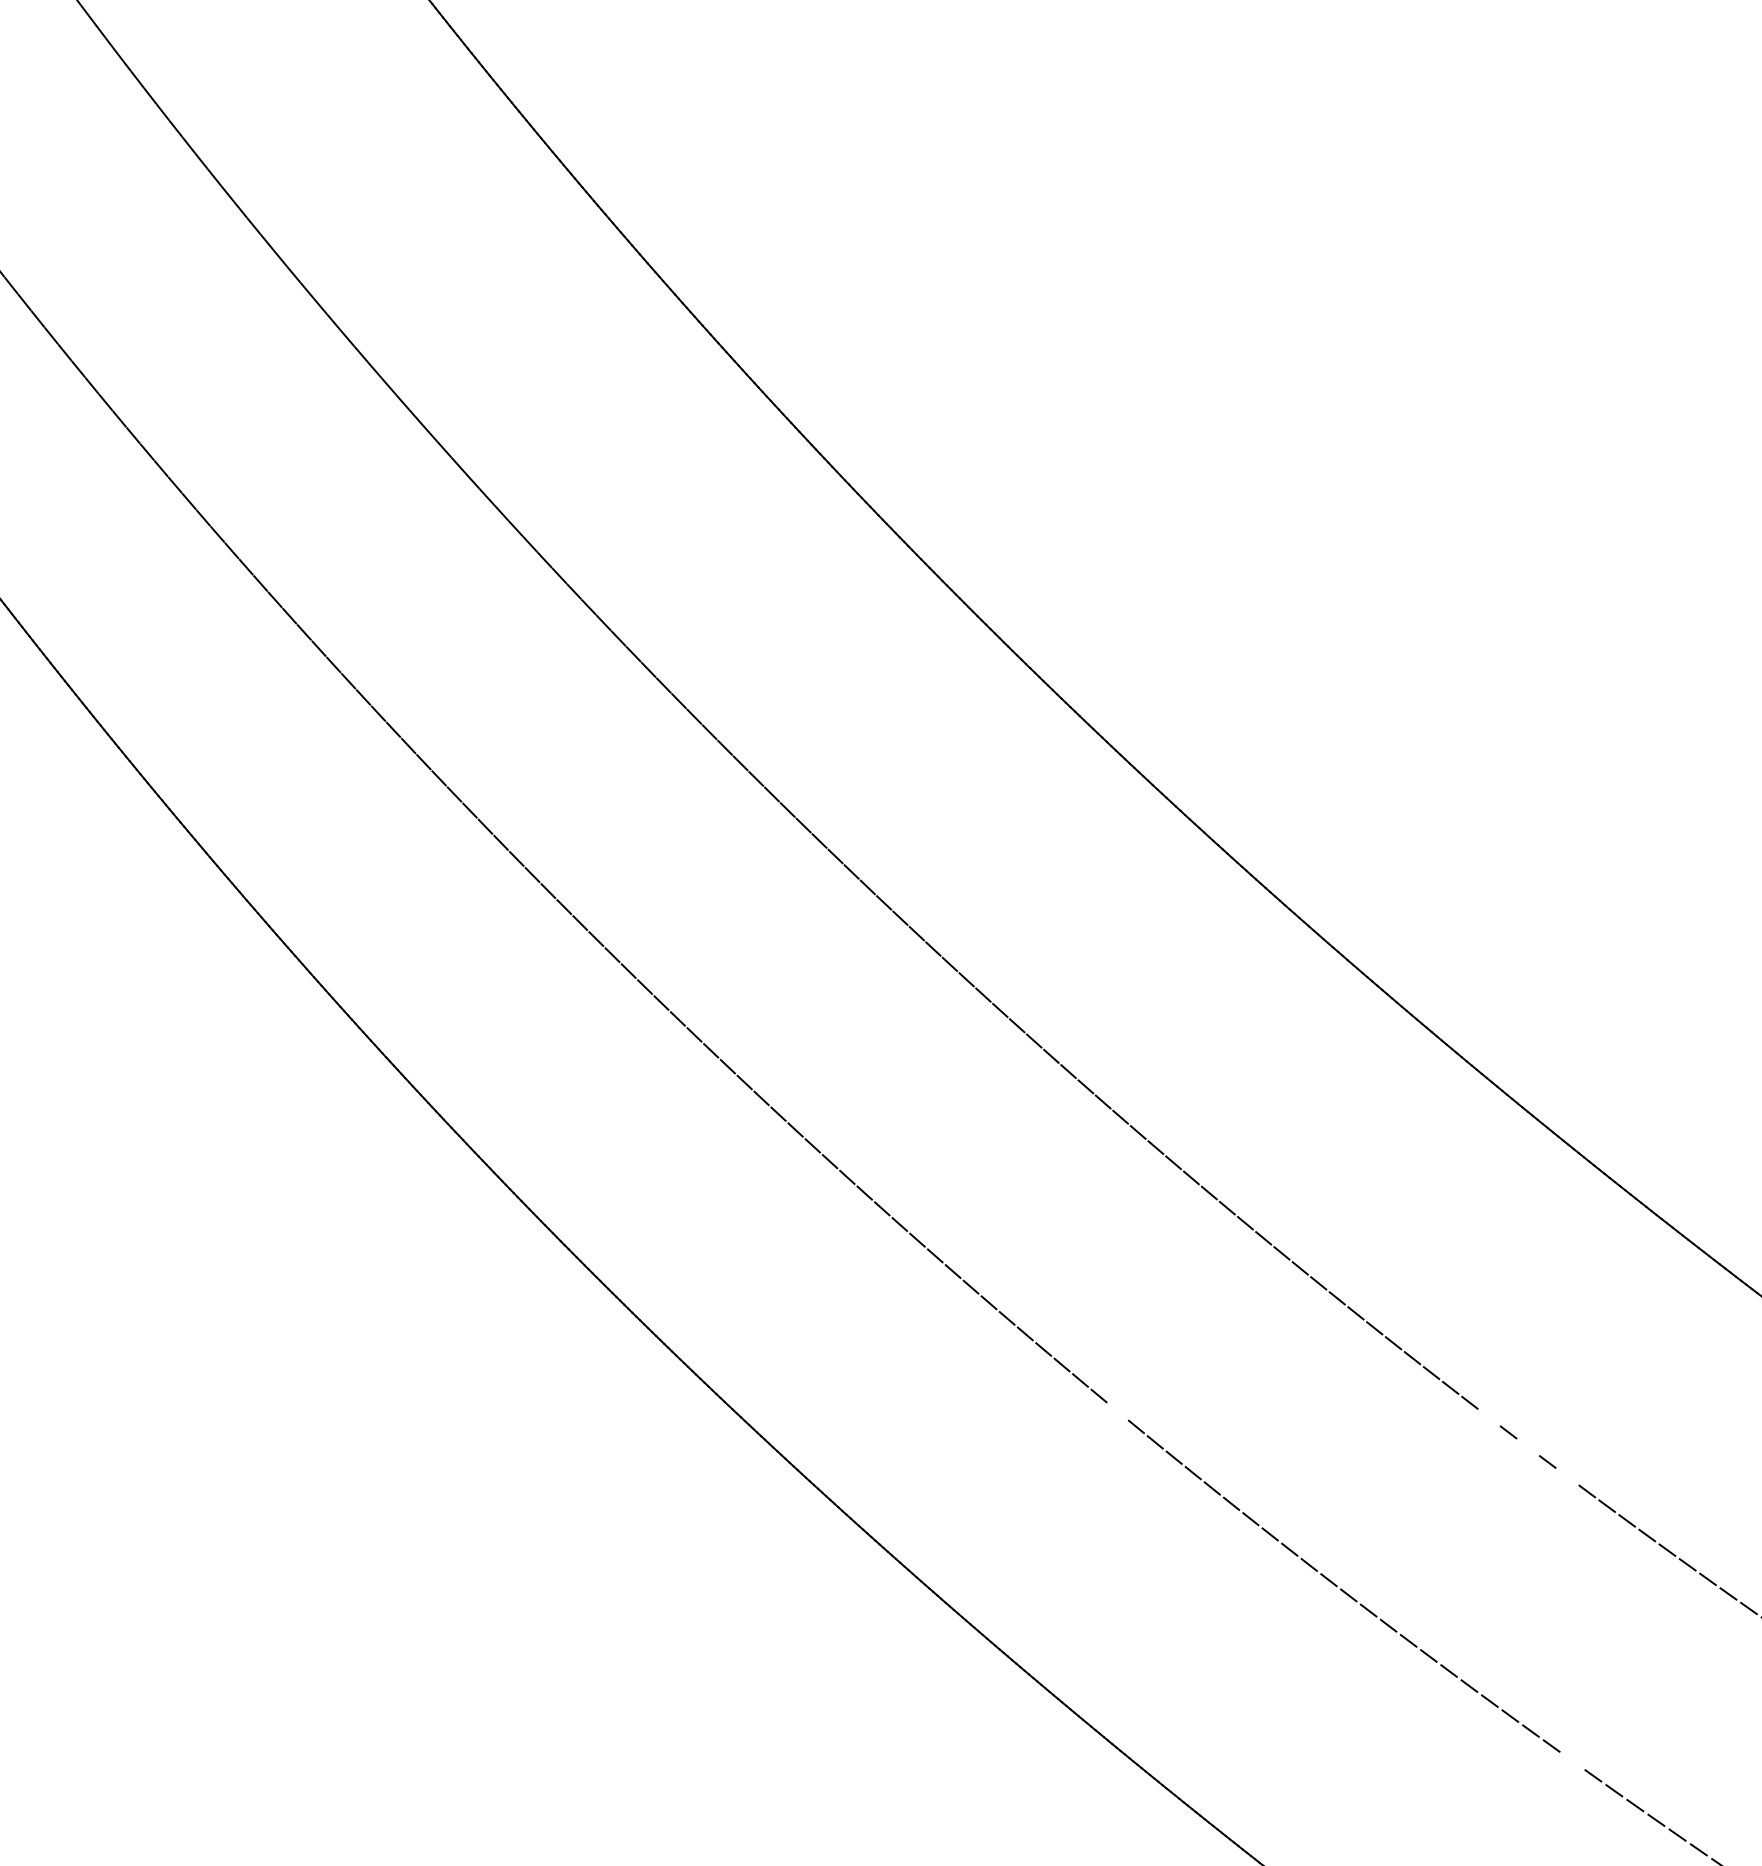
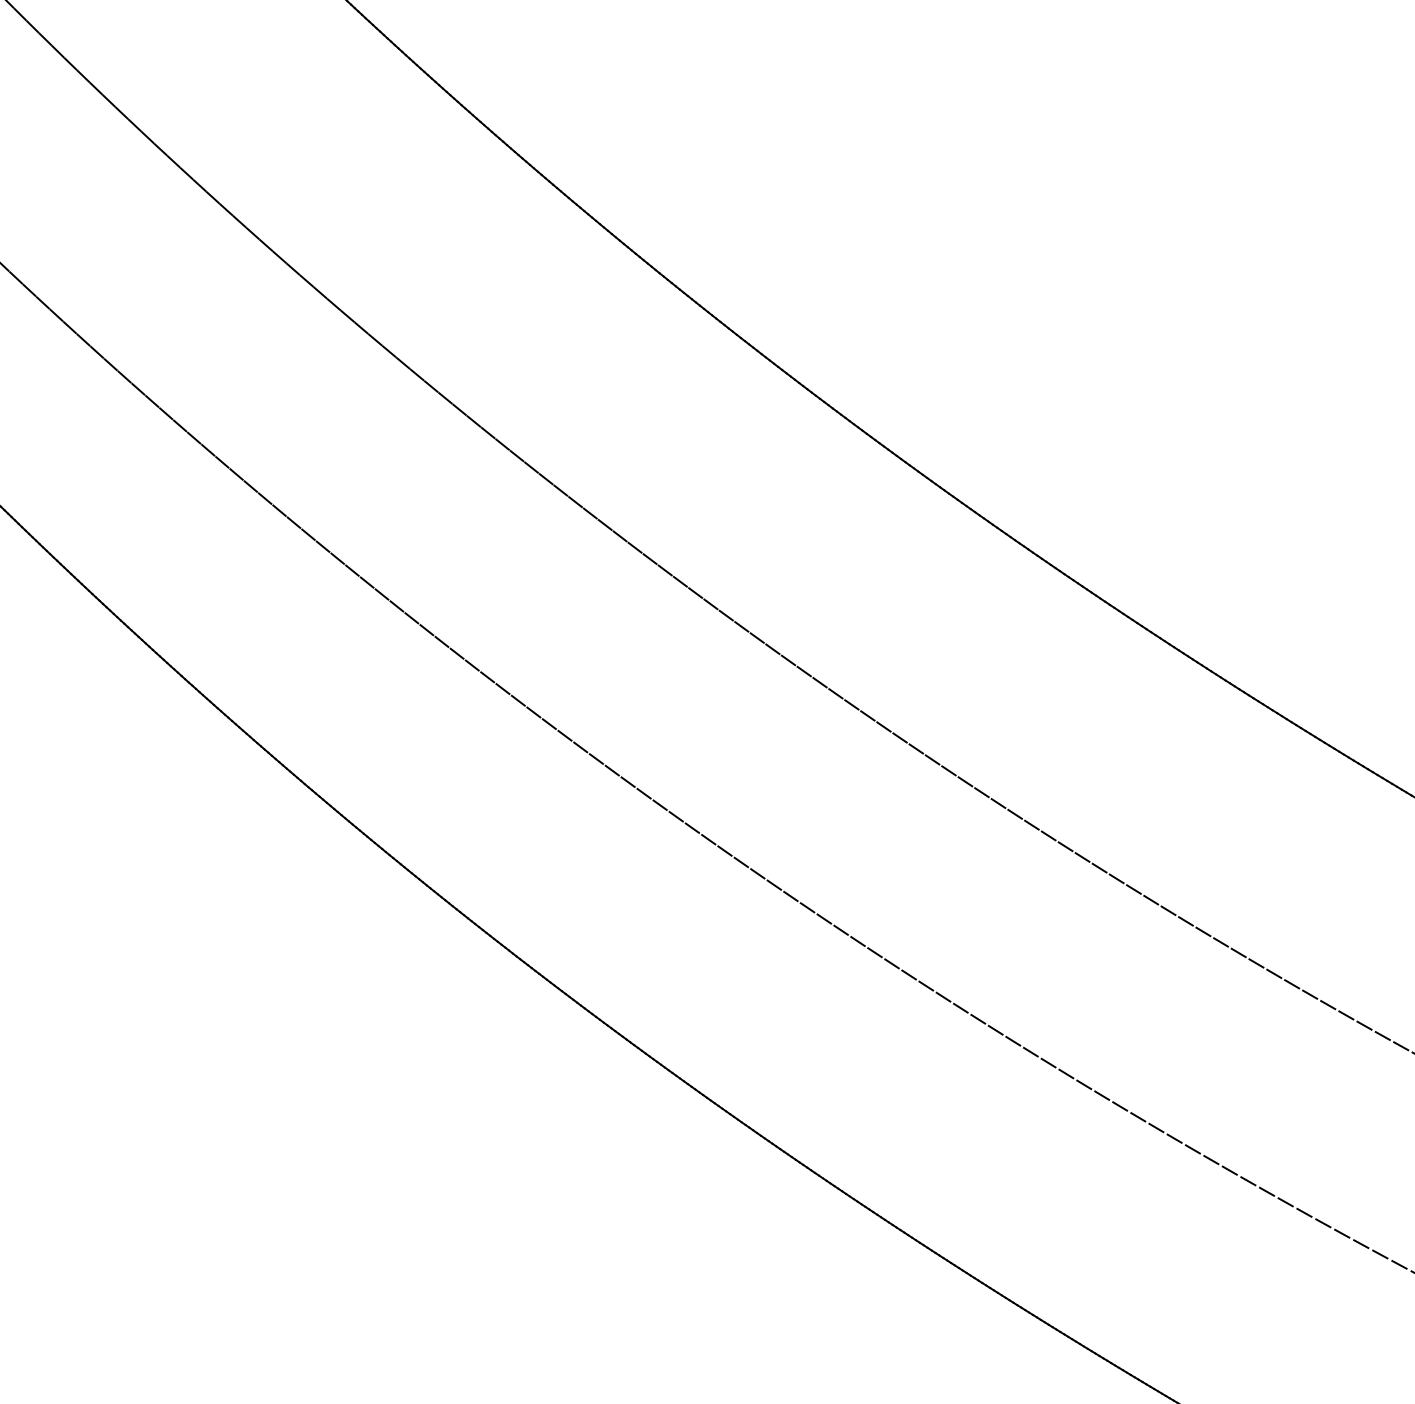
line: (1116, 1410) -> (977, 1018), added
line: (1487, 1416) -> (1290, 983), added
line: (1526, 1445) -> (1326, 1003), added
line: (1565, 1475) -> (1362, 1024), added
line: (1570, 1759) -> (1397, 1263), added

